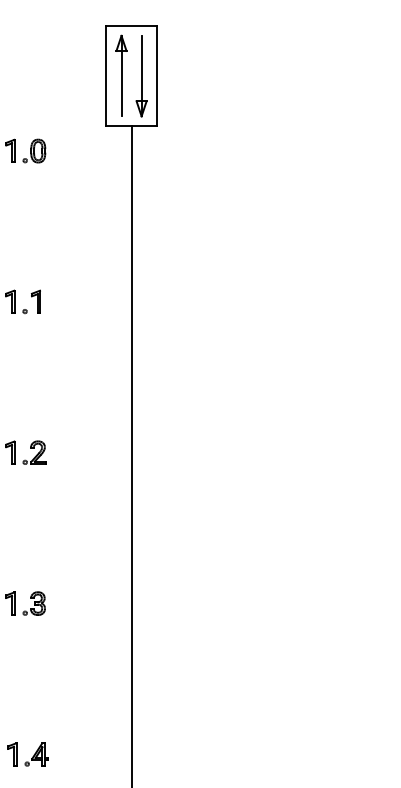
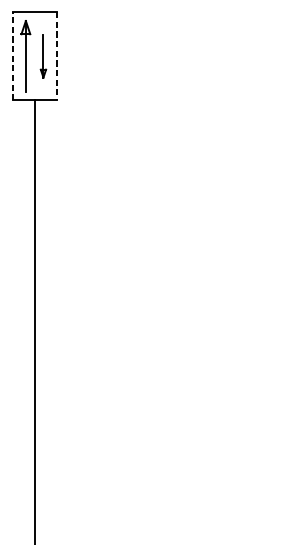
line: (106, 75) -> (12, 55), solid -> dashed
part: (141, 76) -> (43, 56), size x0.6
line: (156, 76) -> (56, 56), solid -> dashed

